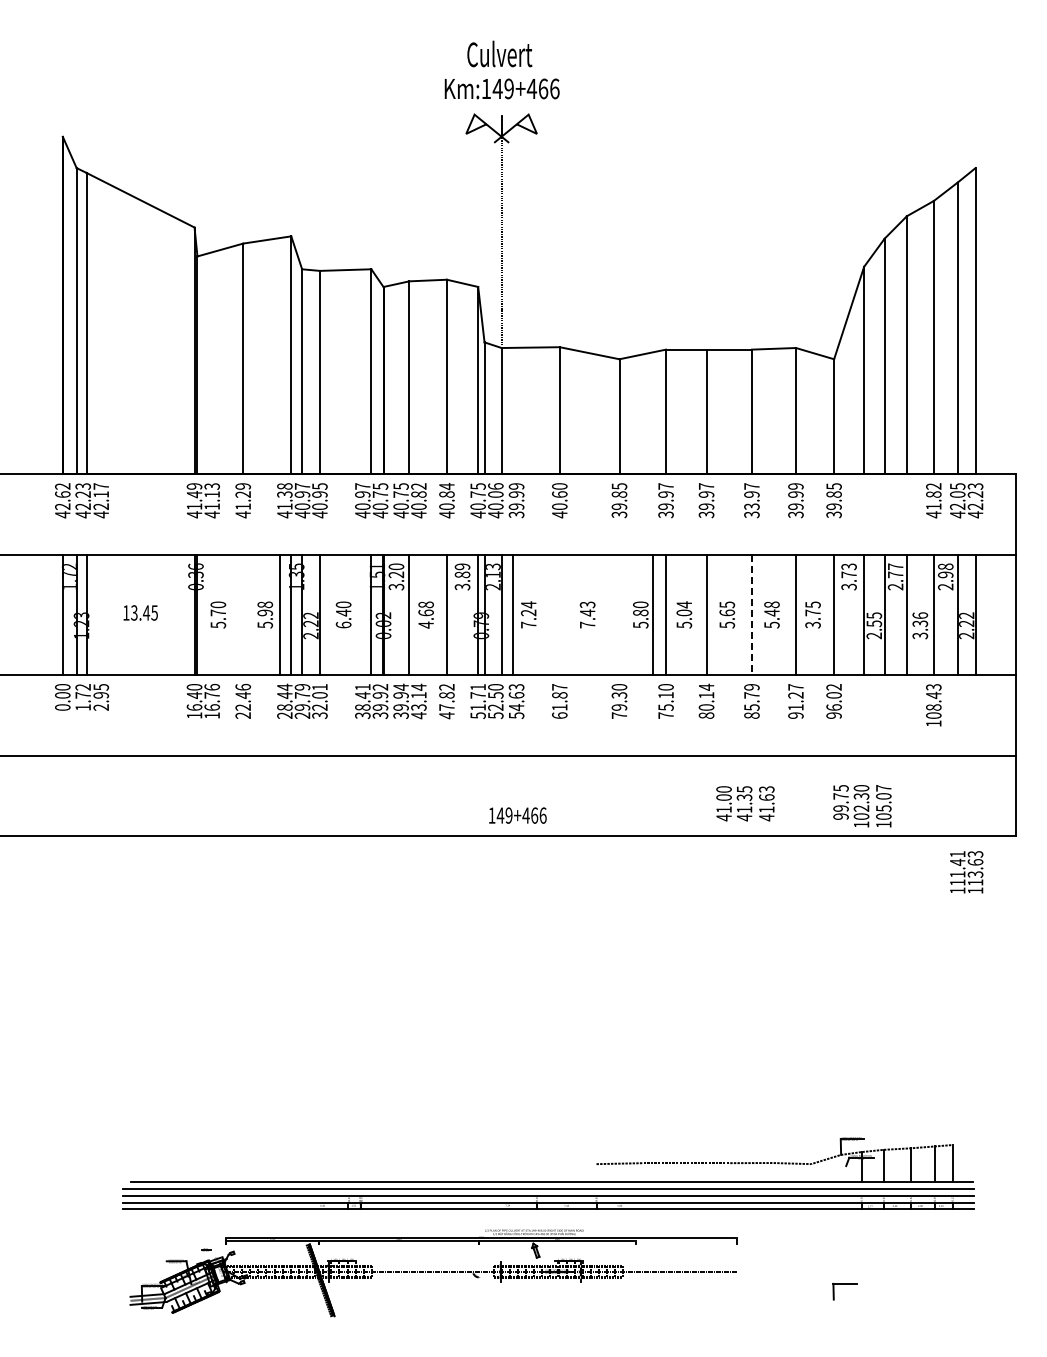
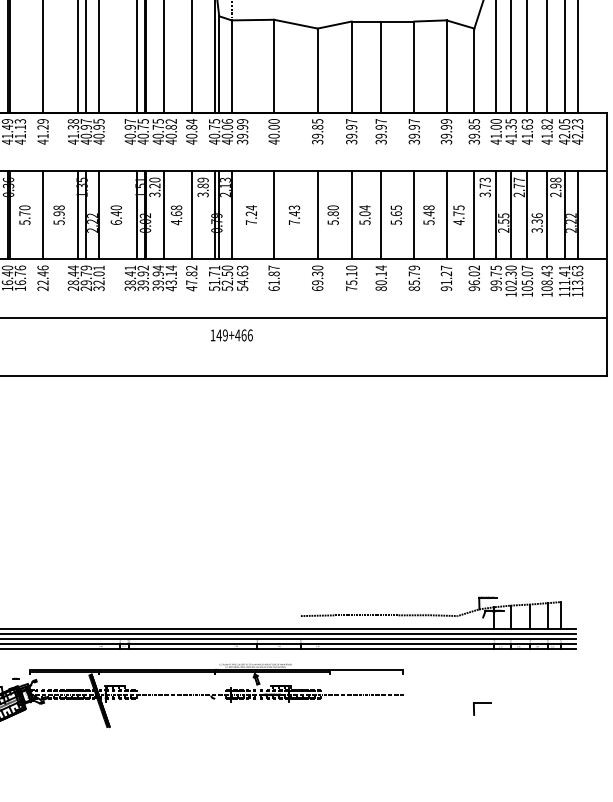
text: (559, 494) -> (273, 127), 40.60 -> 40.00
text: (751, 506) -> (414, 136), 33.97 -> 39.97
line: (280, 614) -> (43, 214), moved
line: (512, 614) -> (273, 214), moved
line: (653, 614) -> (317, 214), moved
line: (751, 615) -> (414, 215), dashed -> solid
text: (812, 624) -> (458, 222), 3.75 -> 4.75
text: (619, 715) -> (317, 288), 79.30 -> 69.30
text: (745, 803) -> (511, 131), moved
text: (862, 806) -> (511, 281), moved
text: (517, 815) -> (231, 335), moved
text: (966, 872) -> (570, 281), moved

